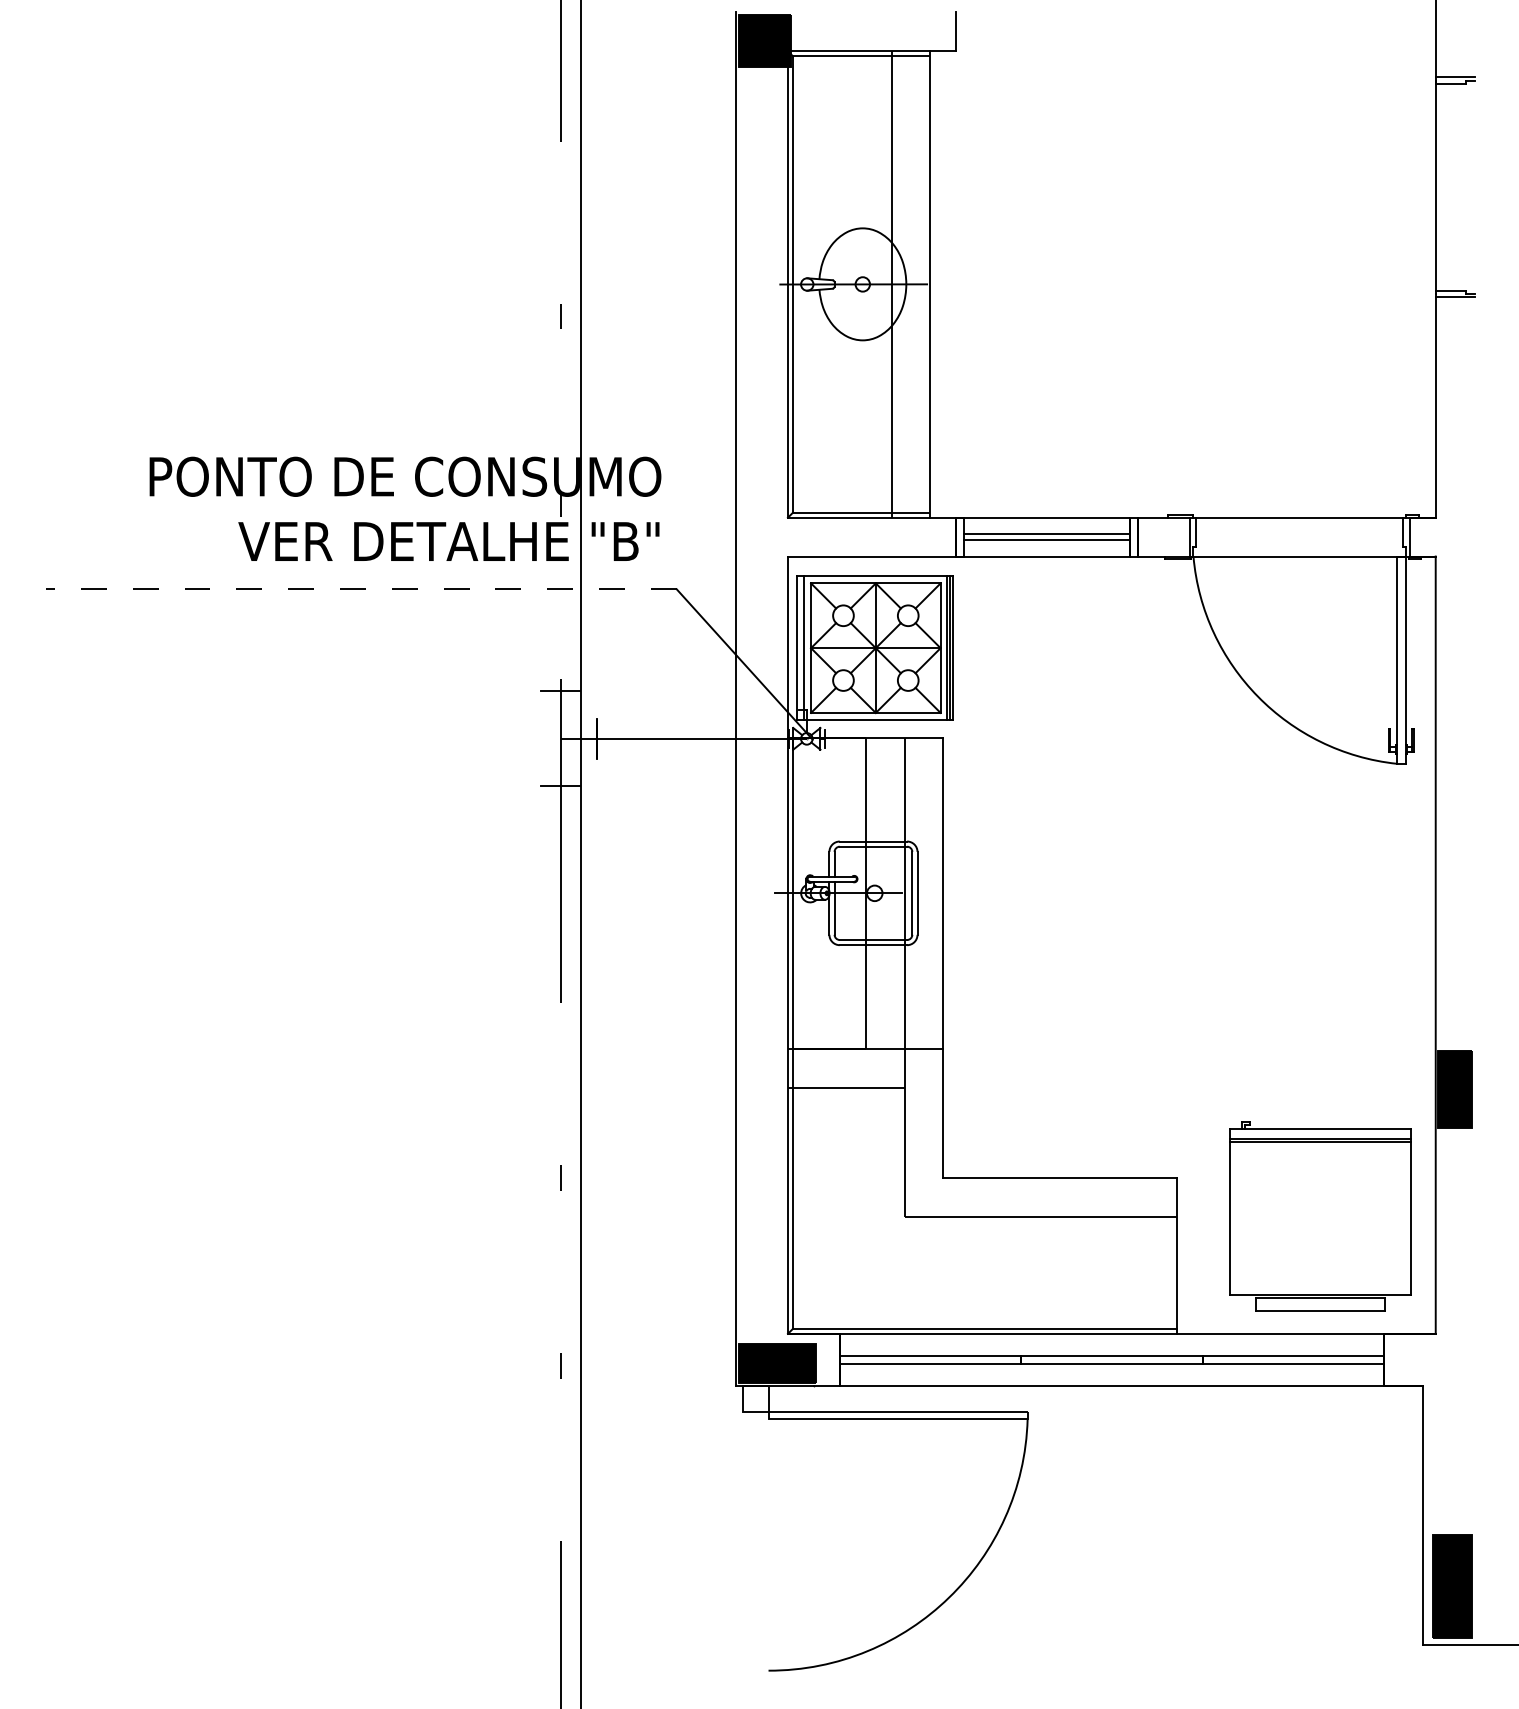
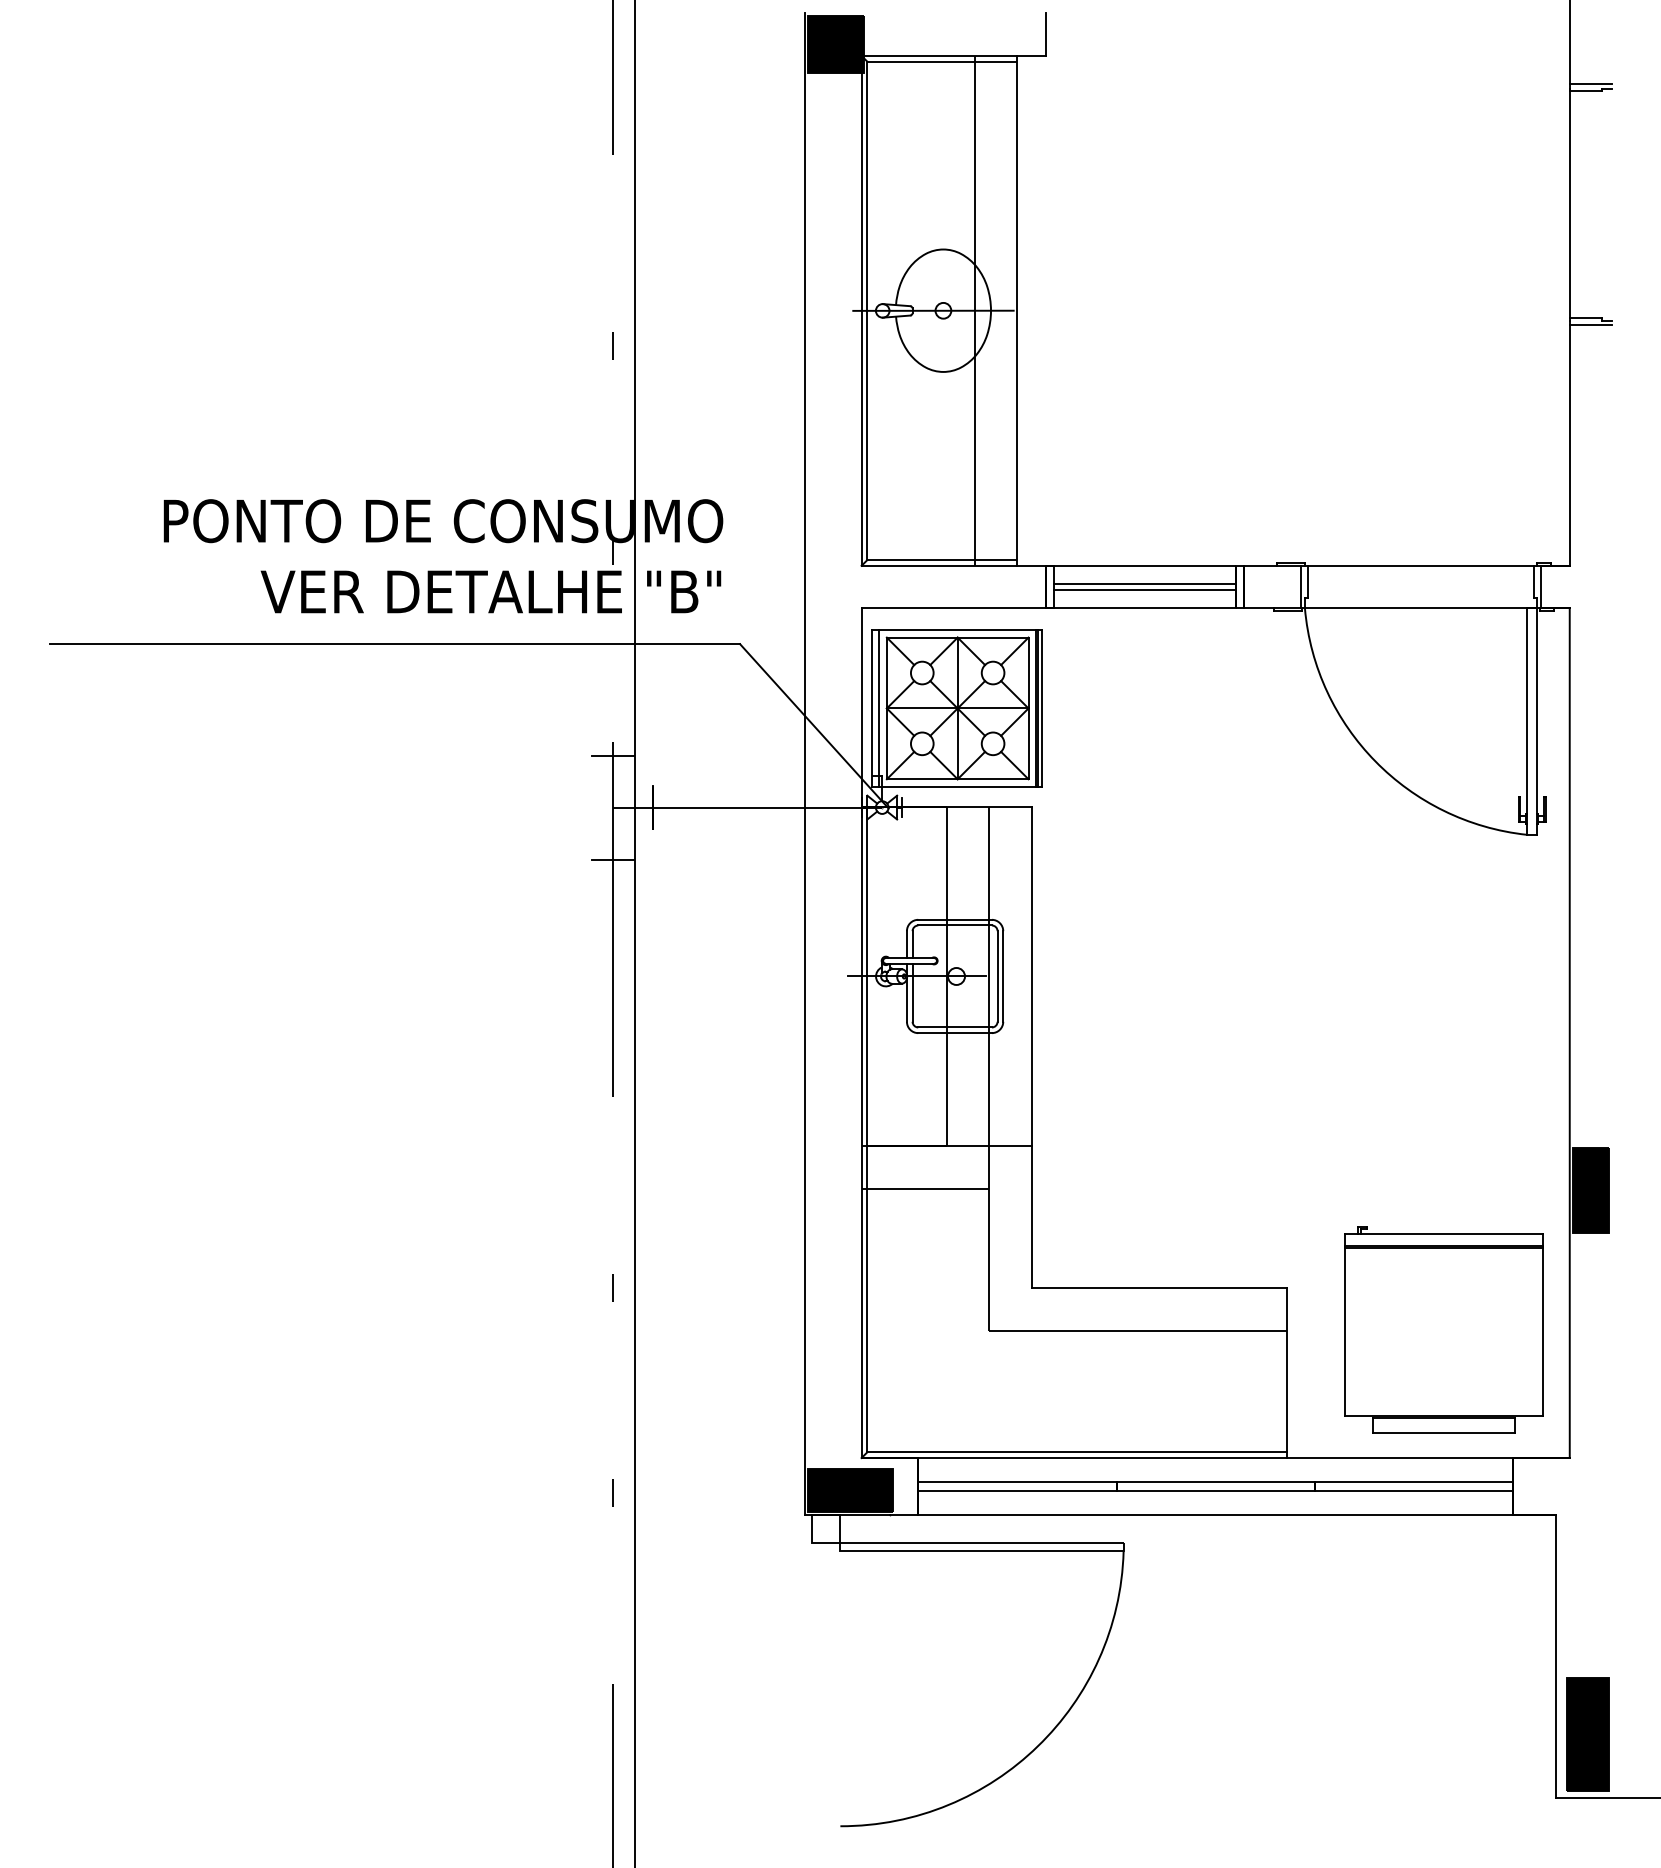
line: (361, 589) -> (395, 644), dashed -> solid

